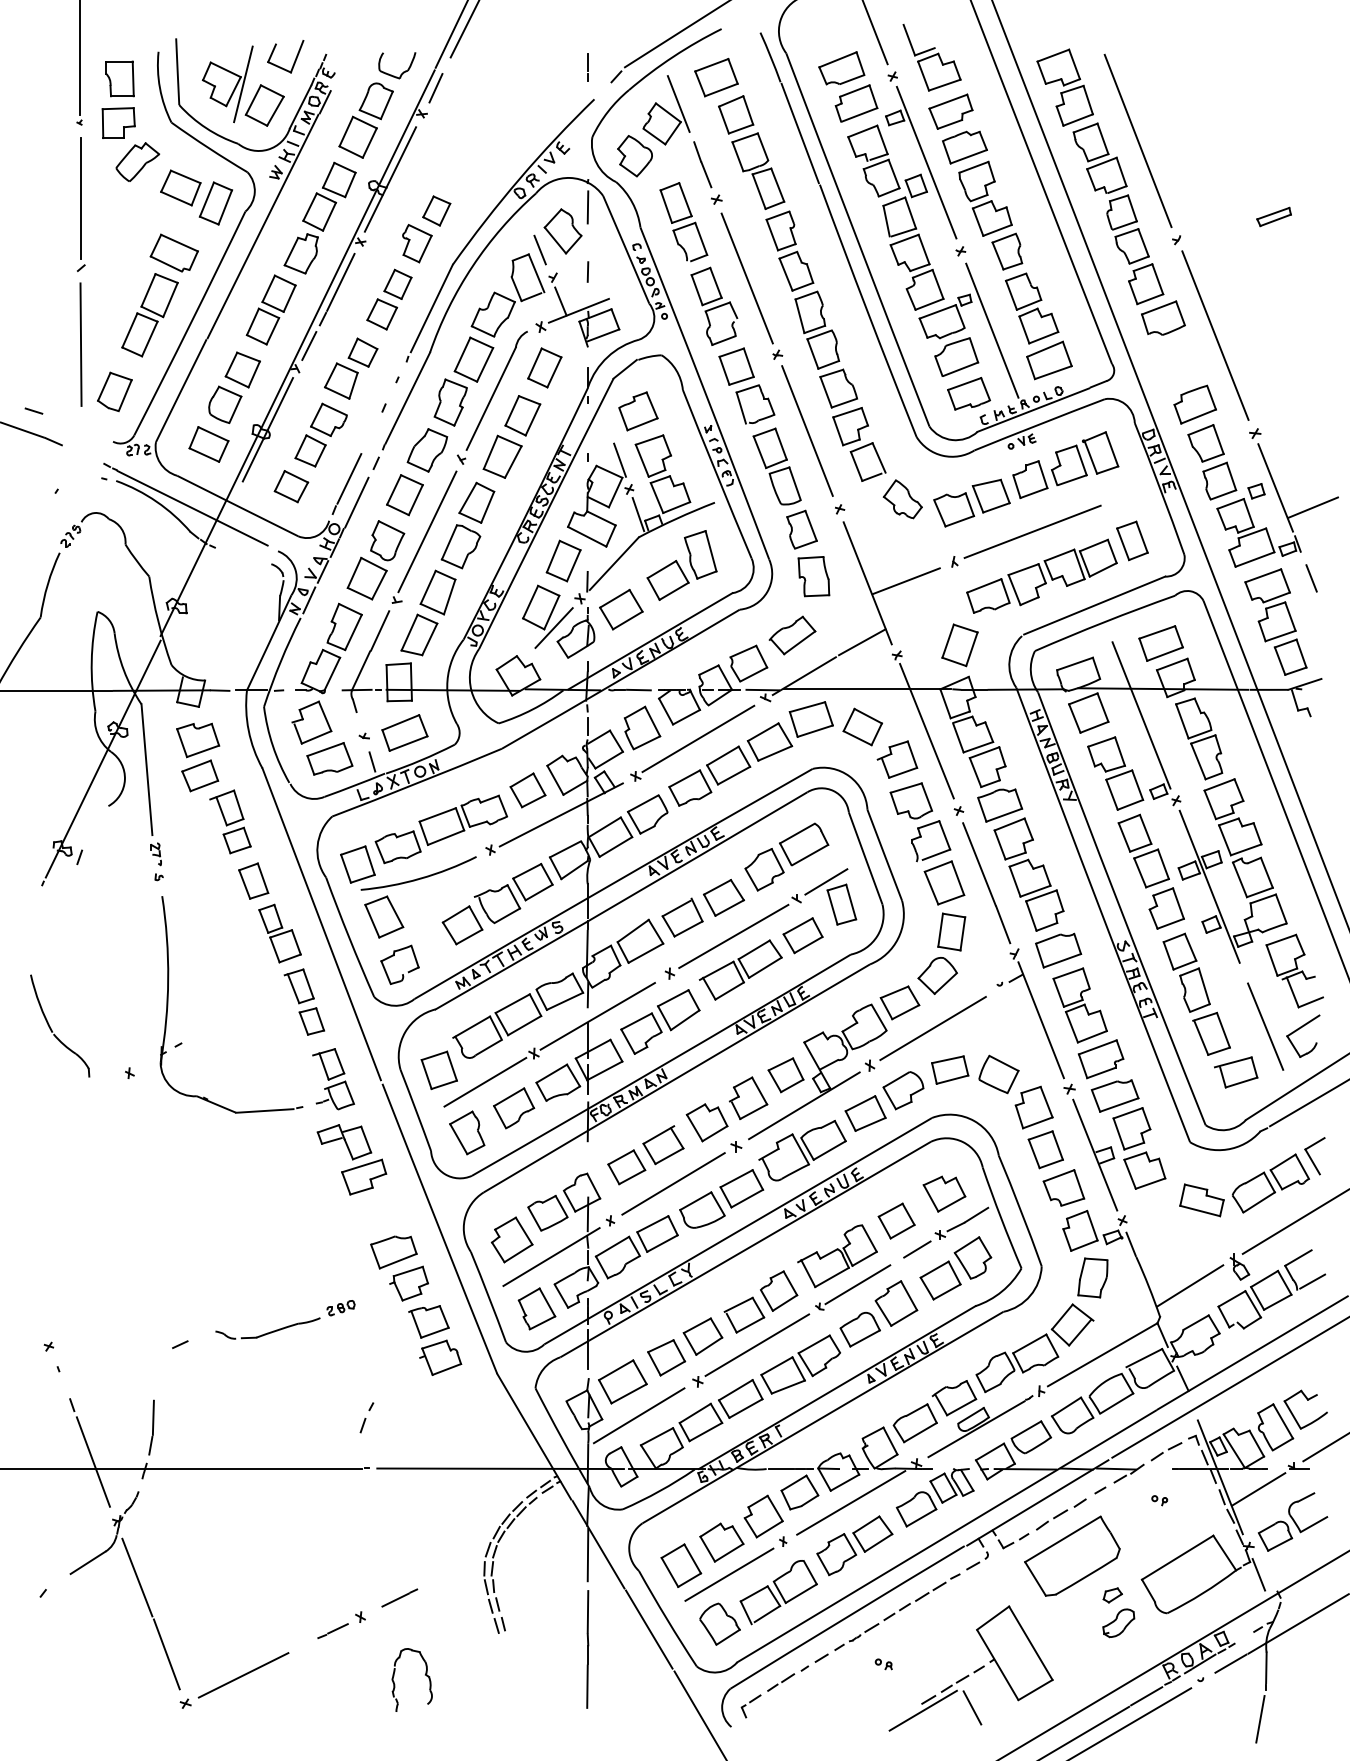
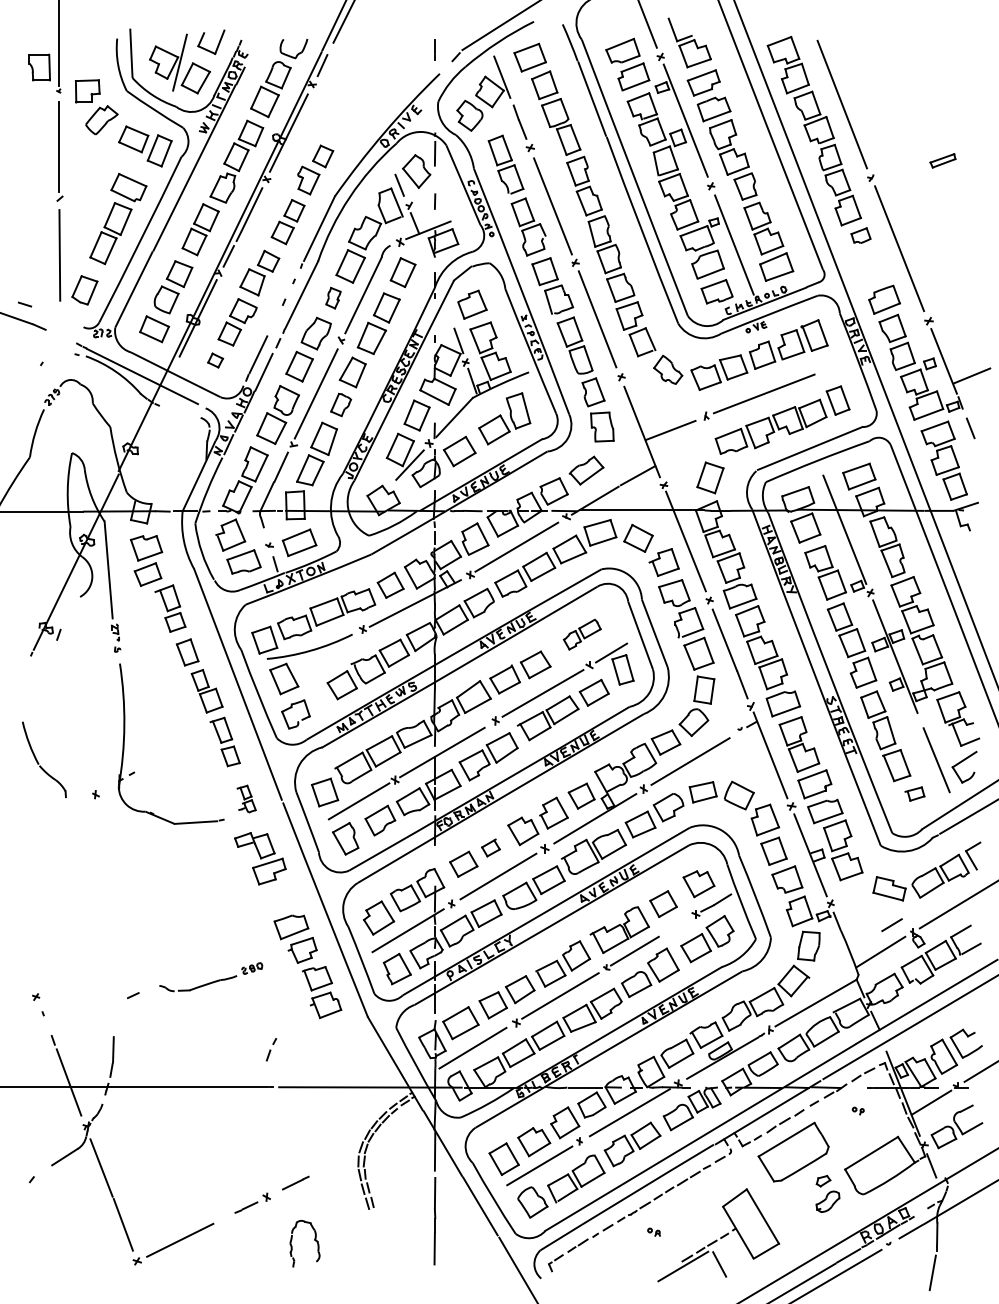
part: (119, 78) -> (39, 67), moved
part: (1163, 317) -> (861, 235), size x0.6
part: (450, 402) -> (333, 298), size x0.6
part: (291, 486) -> (215, 360), size x0.6
part: (460, 546) -> (340, 404), size x0.7
part: (786, 856) -> (582, 634), size x0.6
part: (1236, 1072) -> (915, 794), size x0.6
part: (333, 1079) -> (246, 799), size x0.6
part: (663, 1145) -> (490, 848), size x0.6
line: (917, 1249) -> (892, 925), moved

